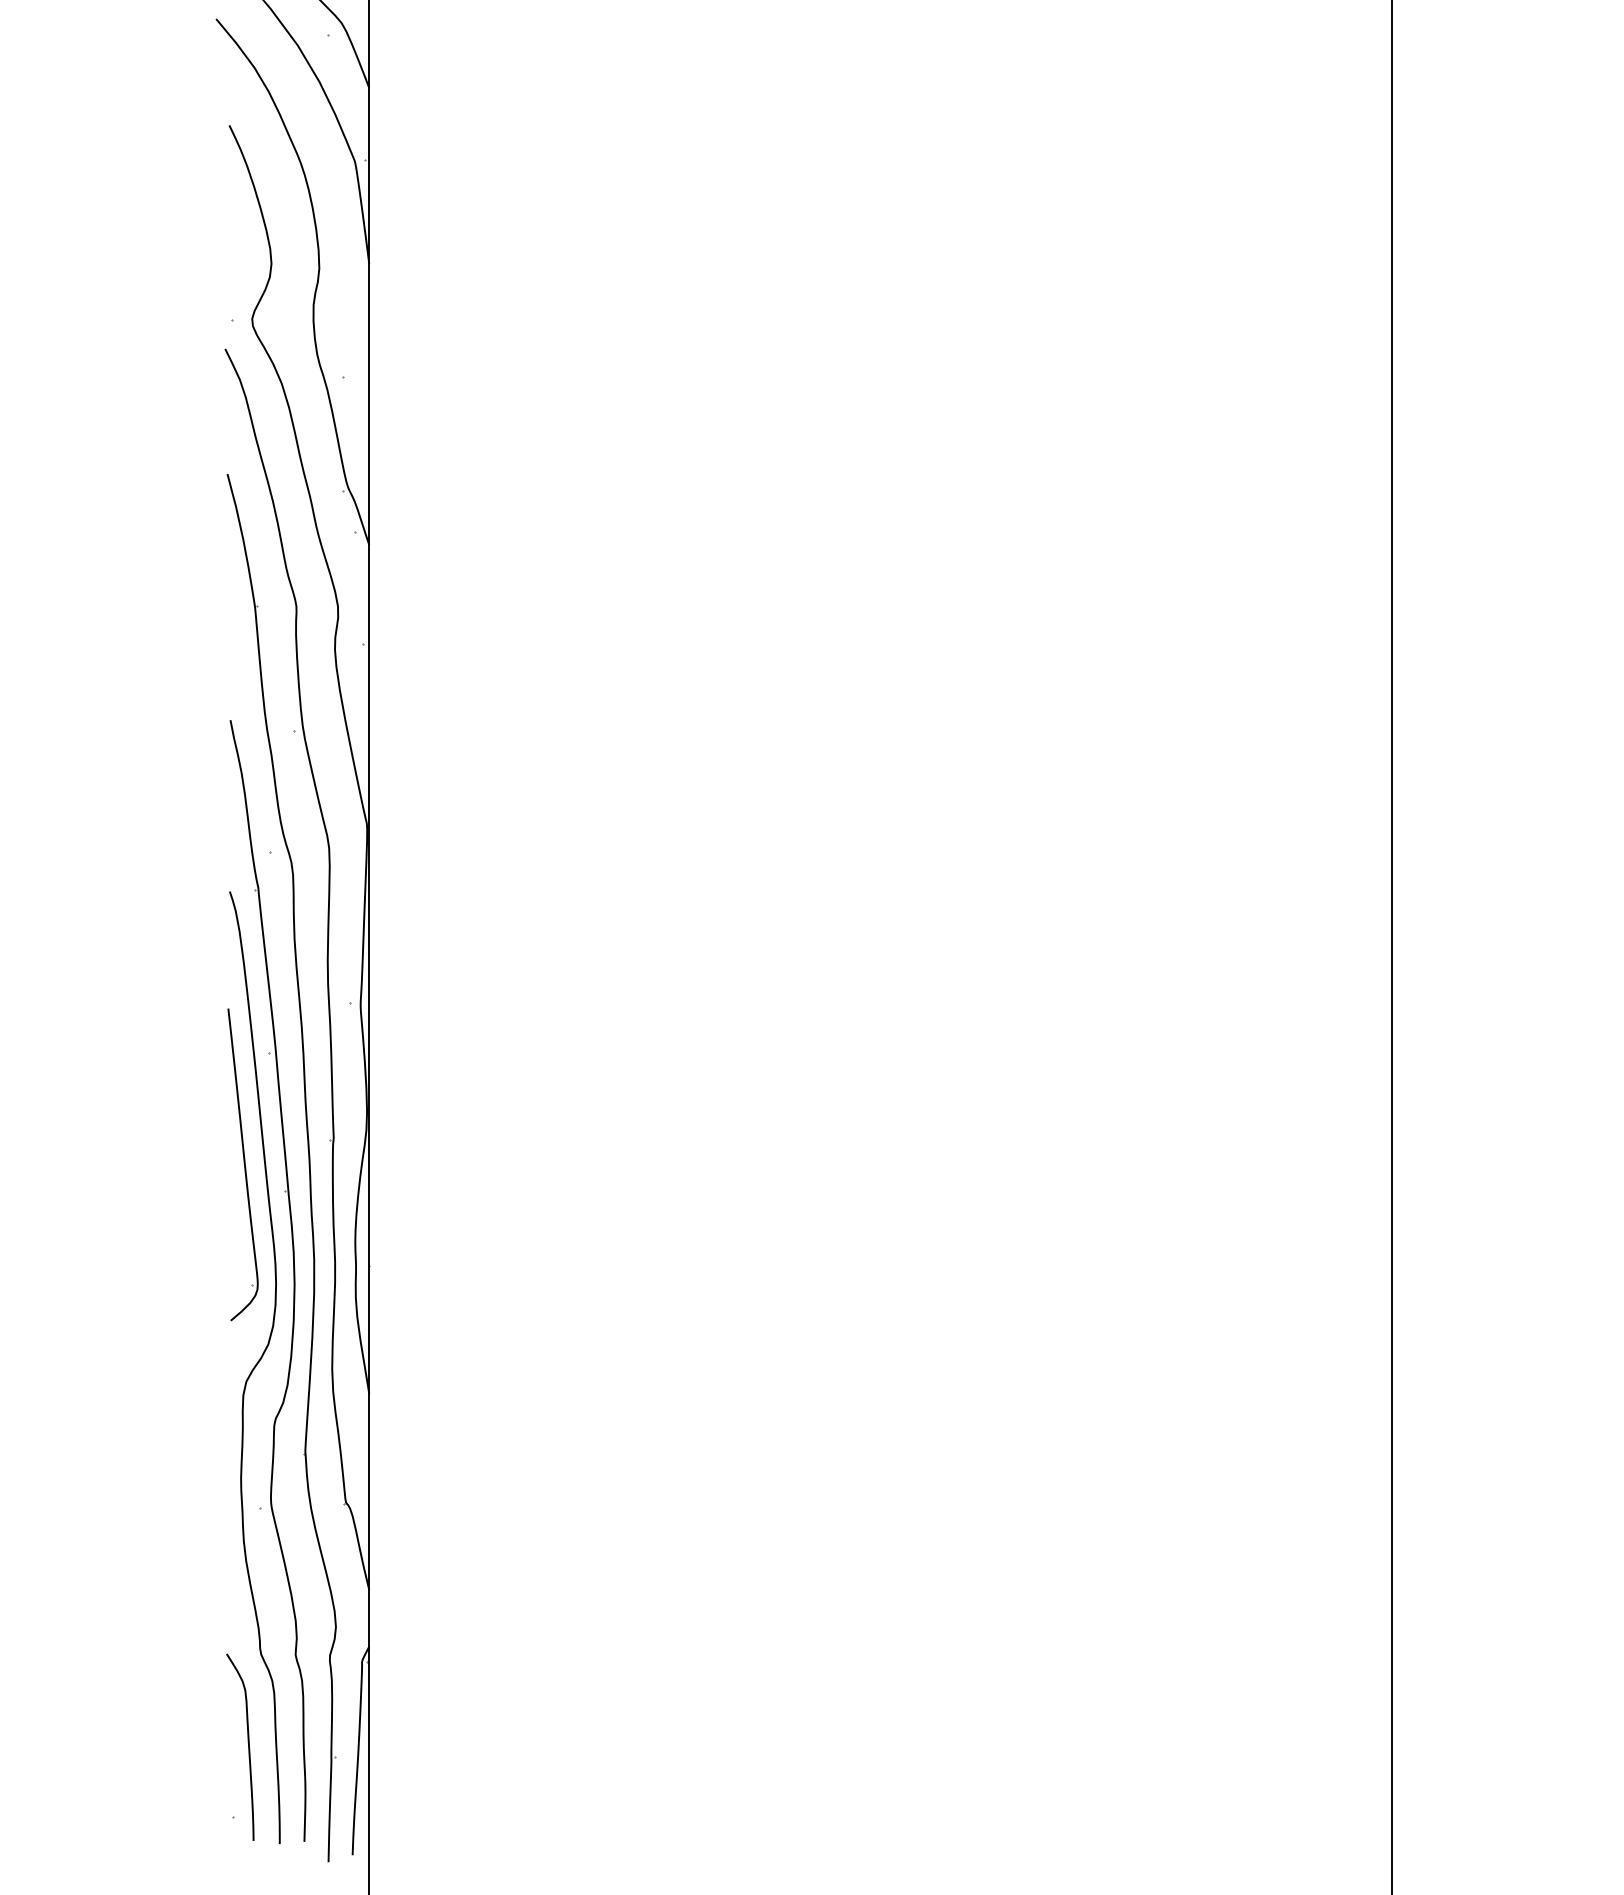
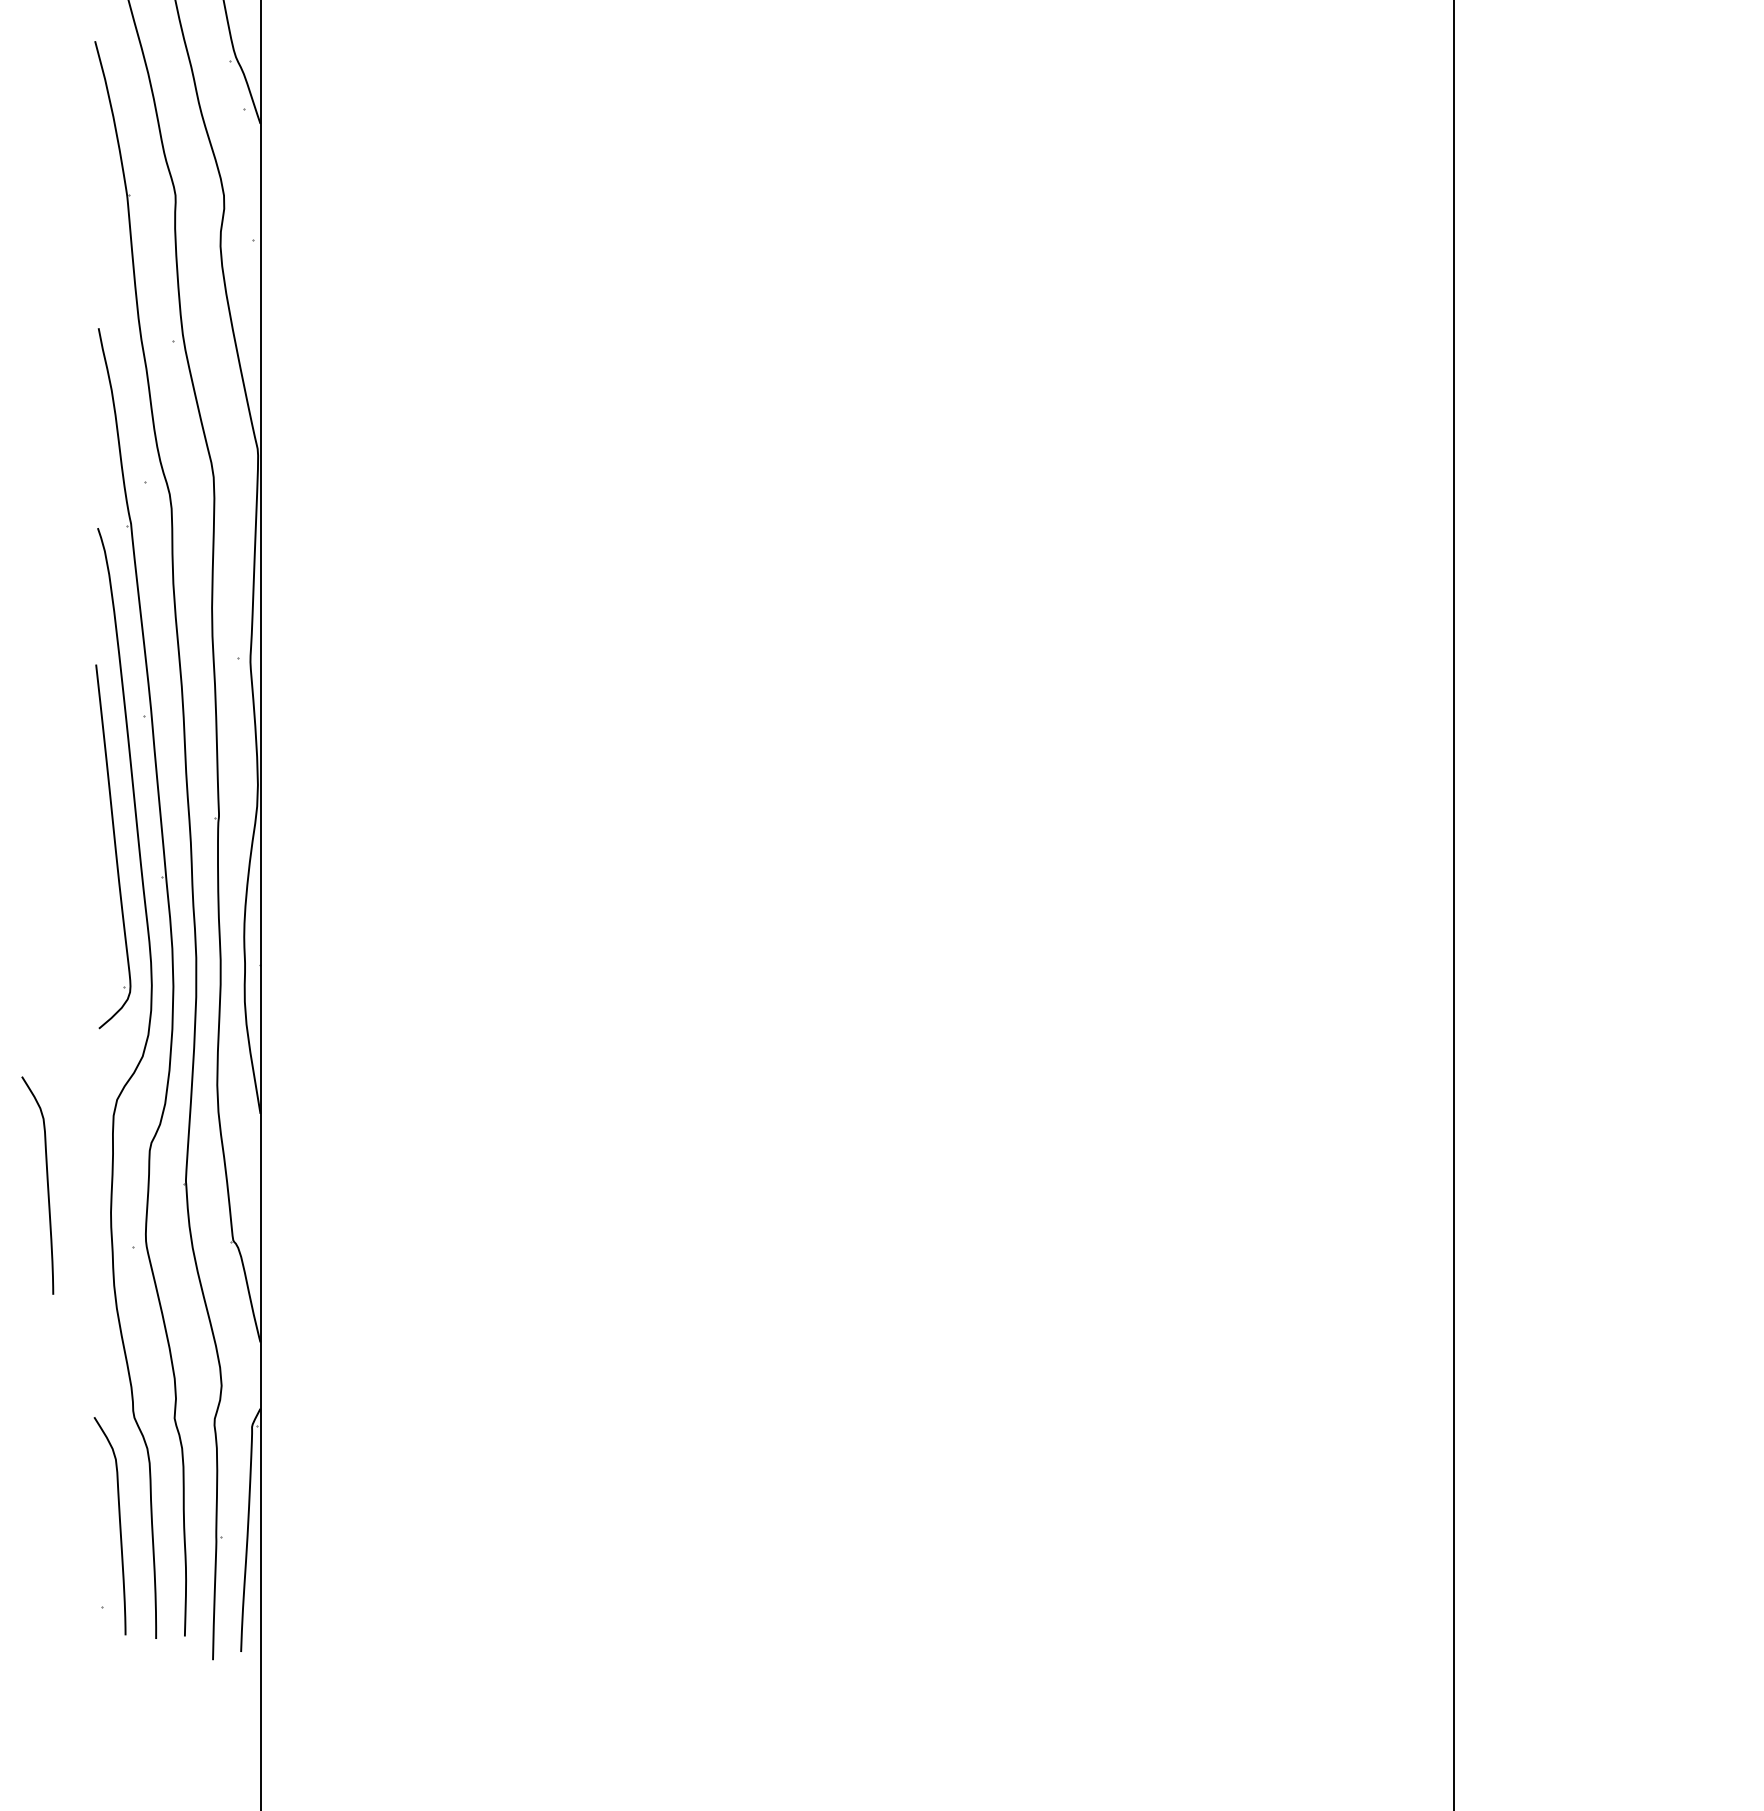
curve: (186, 1454) -> (47, 1184), added

